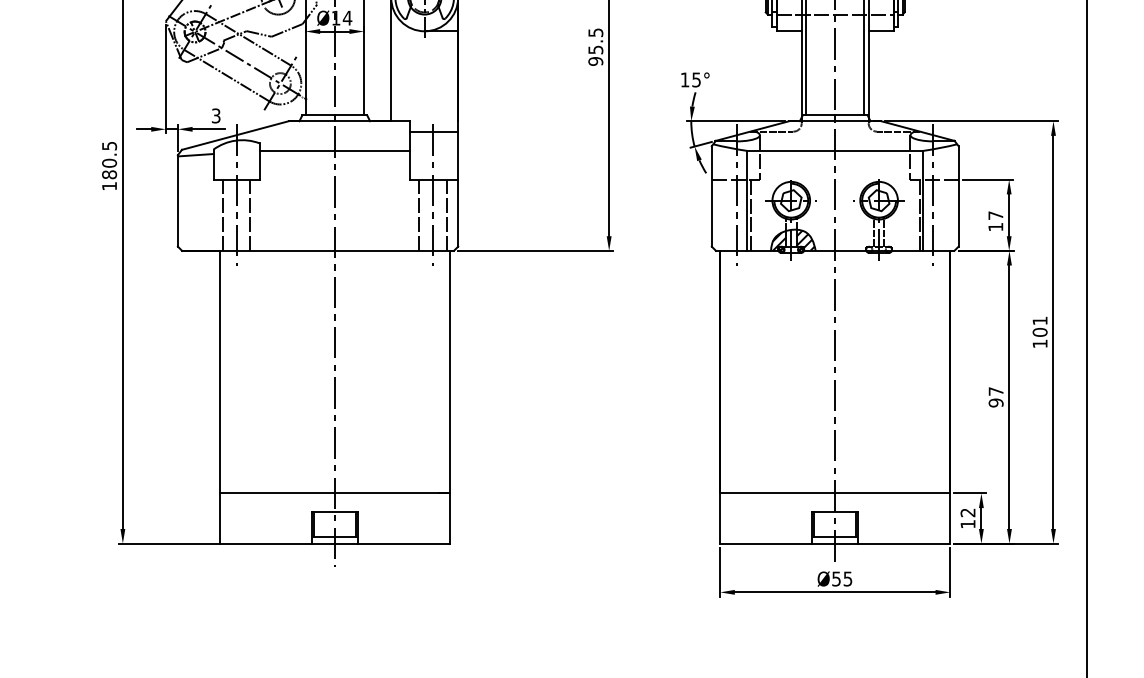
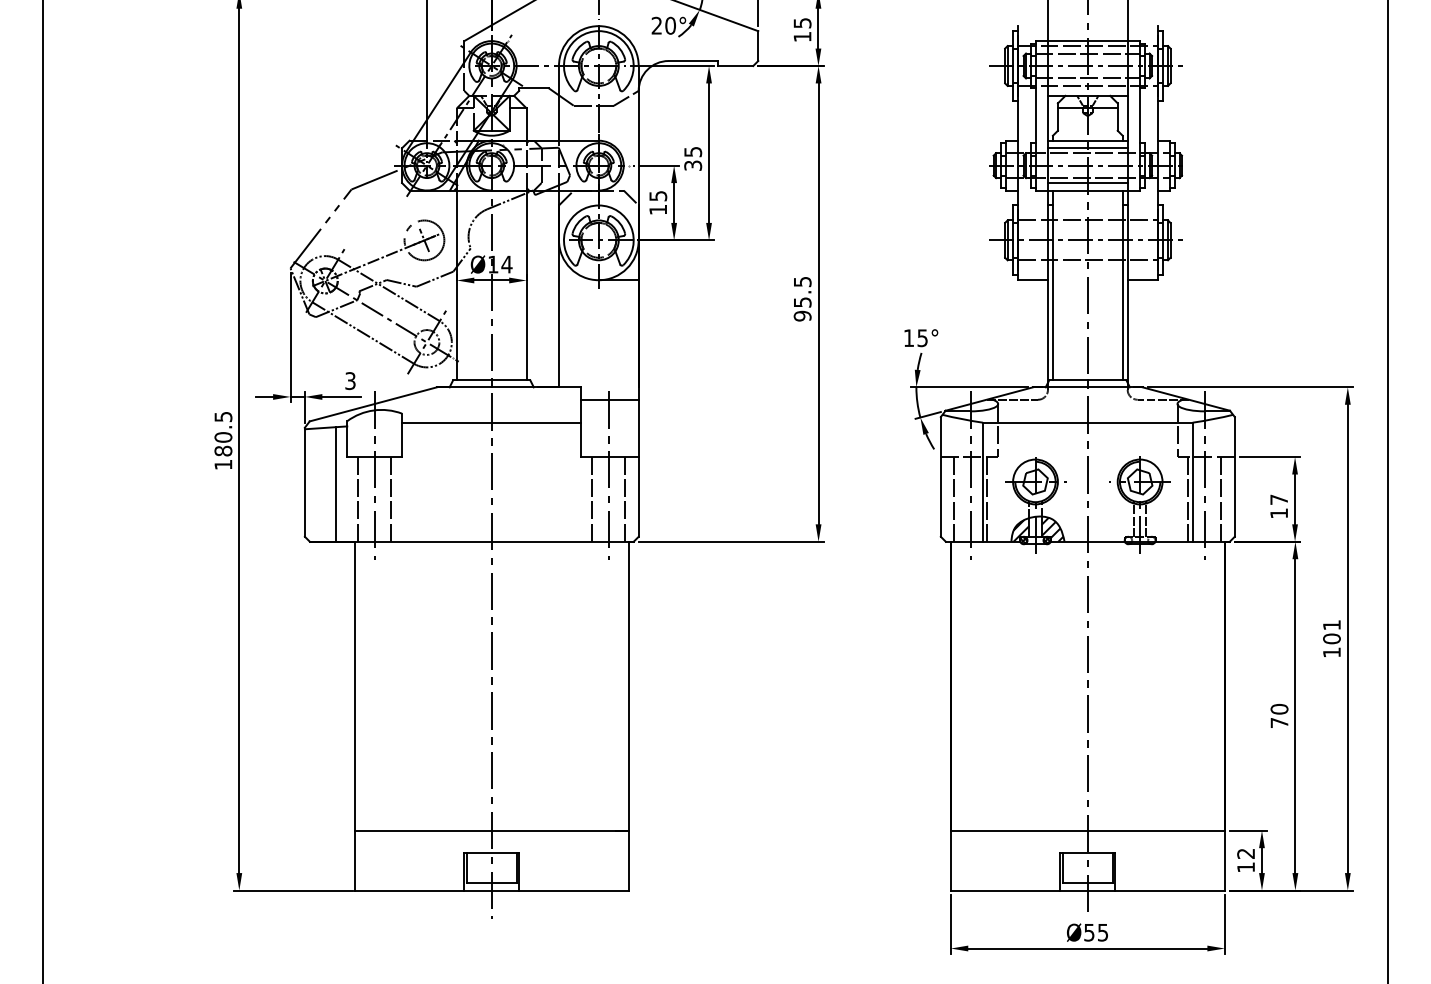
line: (203, 202) -> (335, 484), added
line: (723, 215) -> (954, 499), added
line: (947, 215) -> (1221, 499), added
text: (996, 396) -> (1279, 715), 97 -> 70

